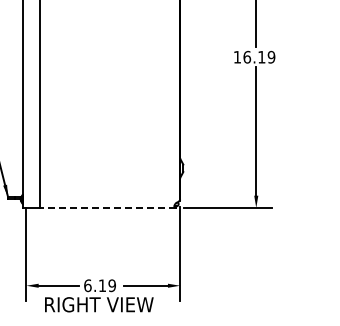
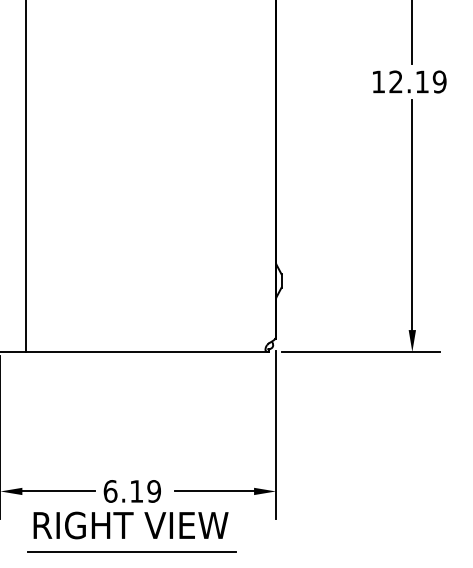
text: (247, 56) -> (396, 80), 16.19 -> 12.19
line: (108, 207) -> (147, 351), dashed -> solid
line: (99, 319) -> (131, 551), added

